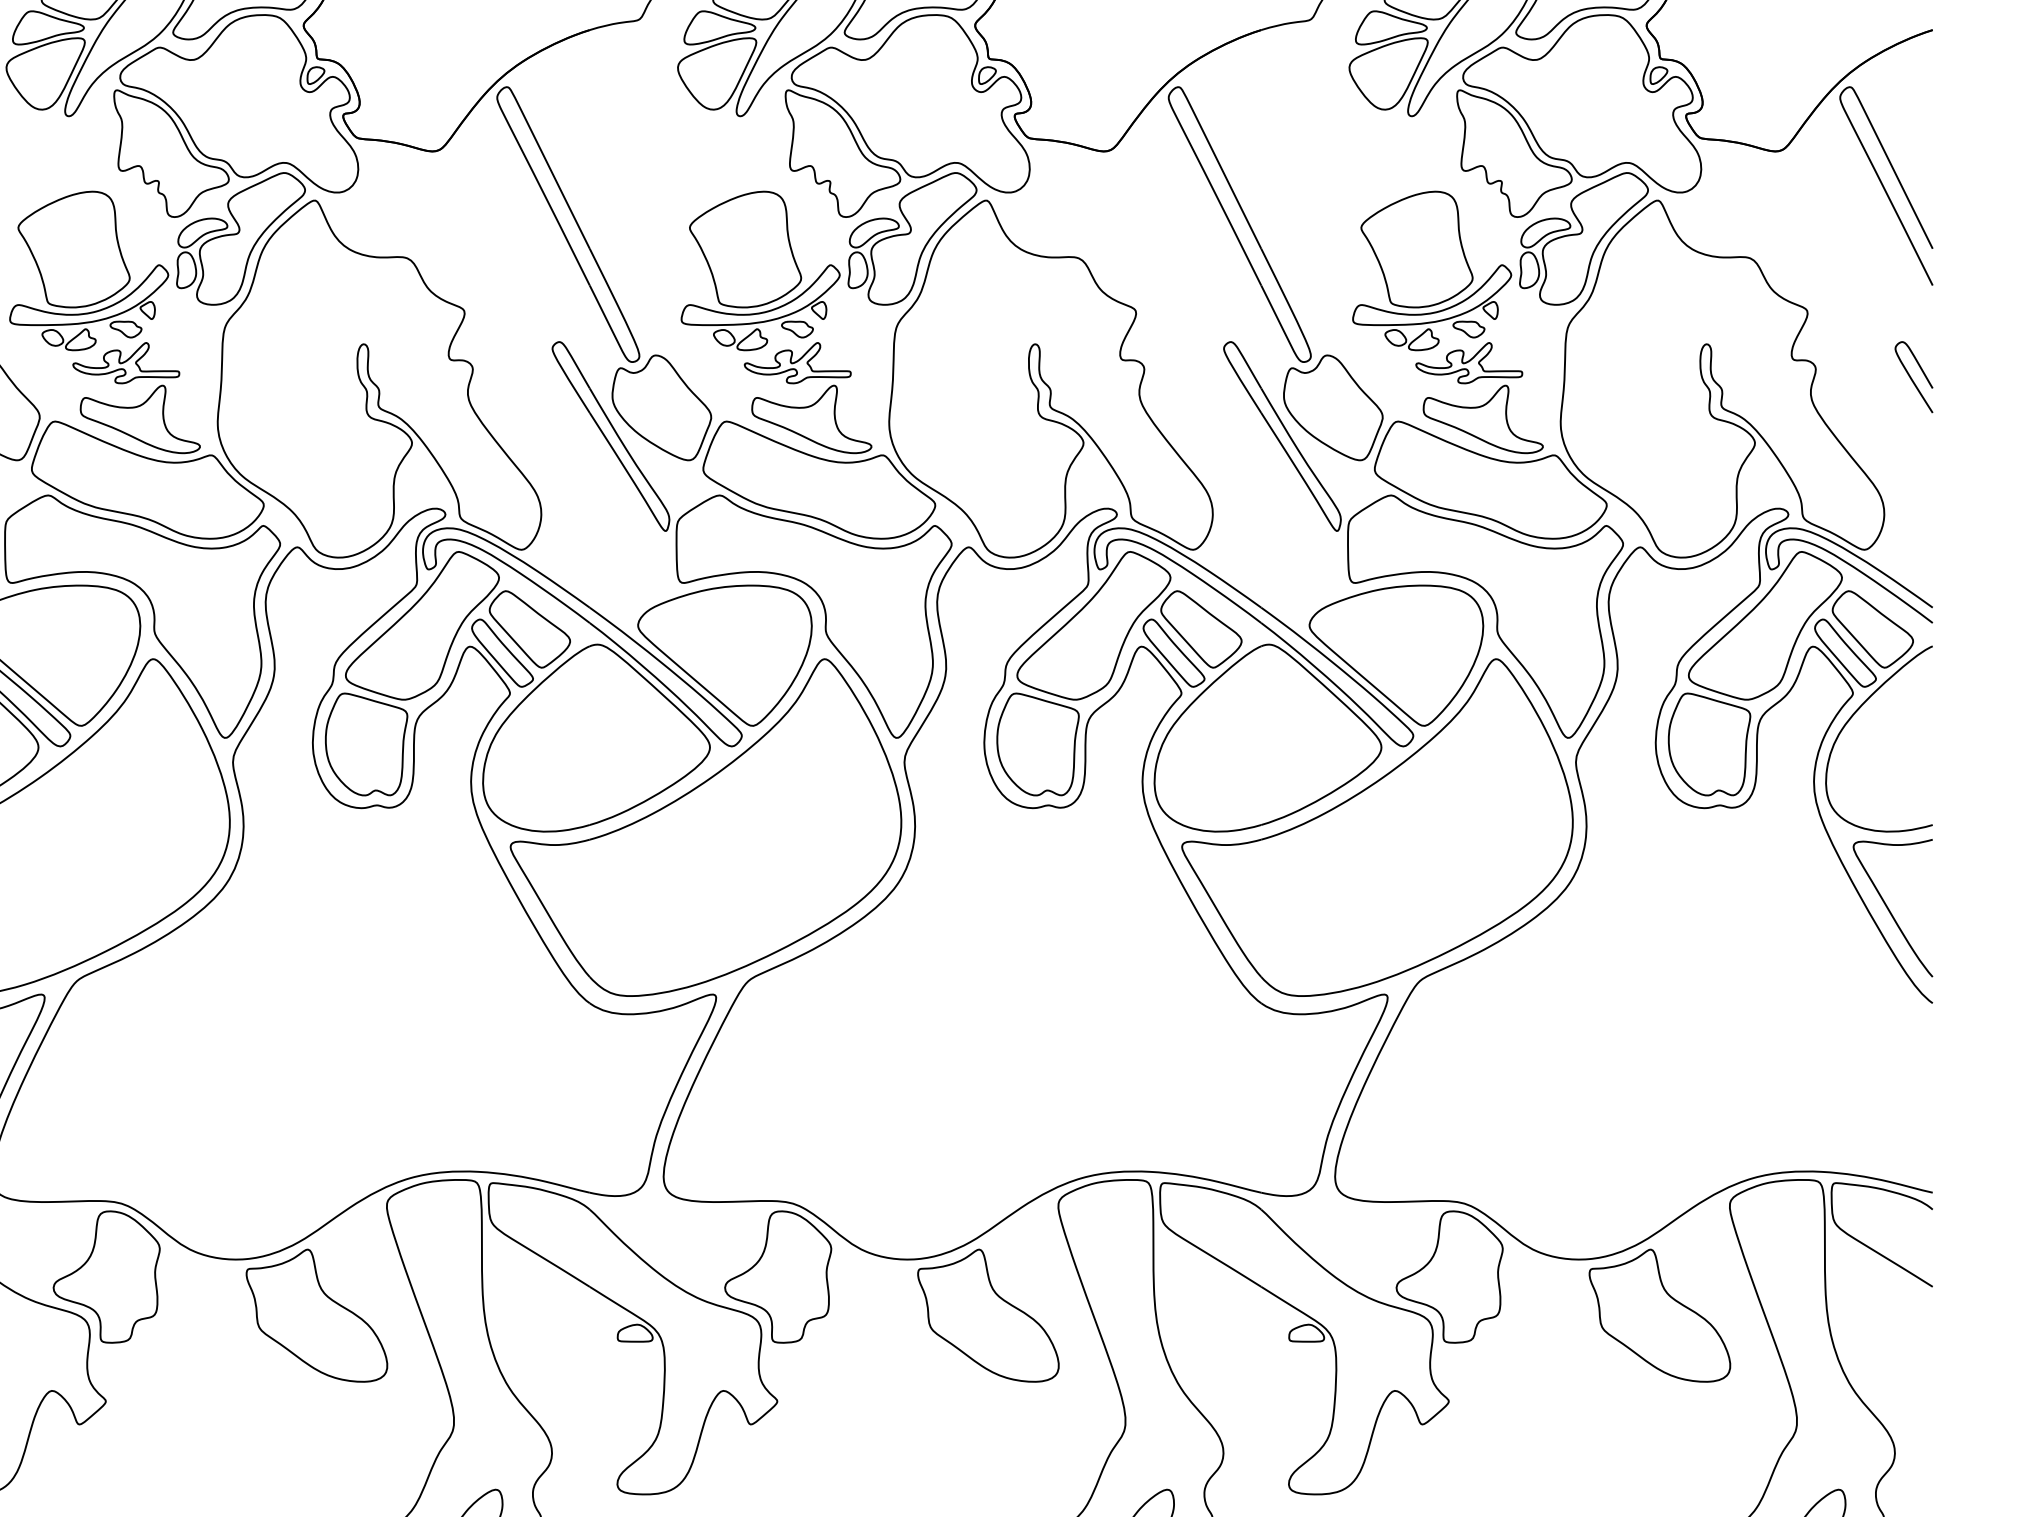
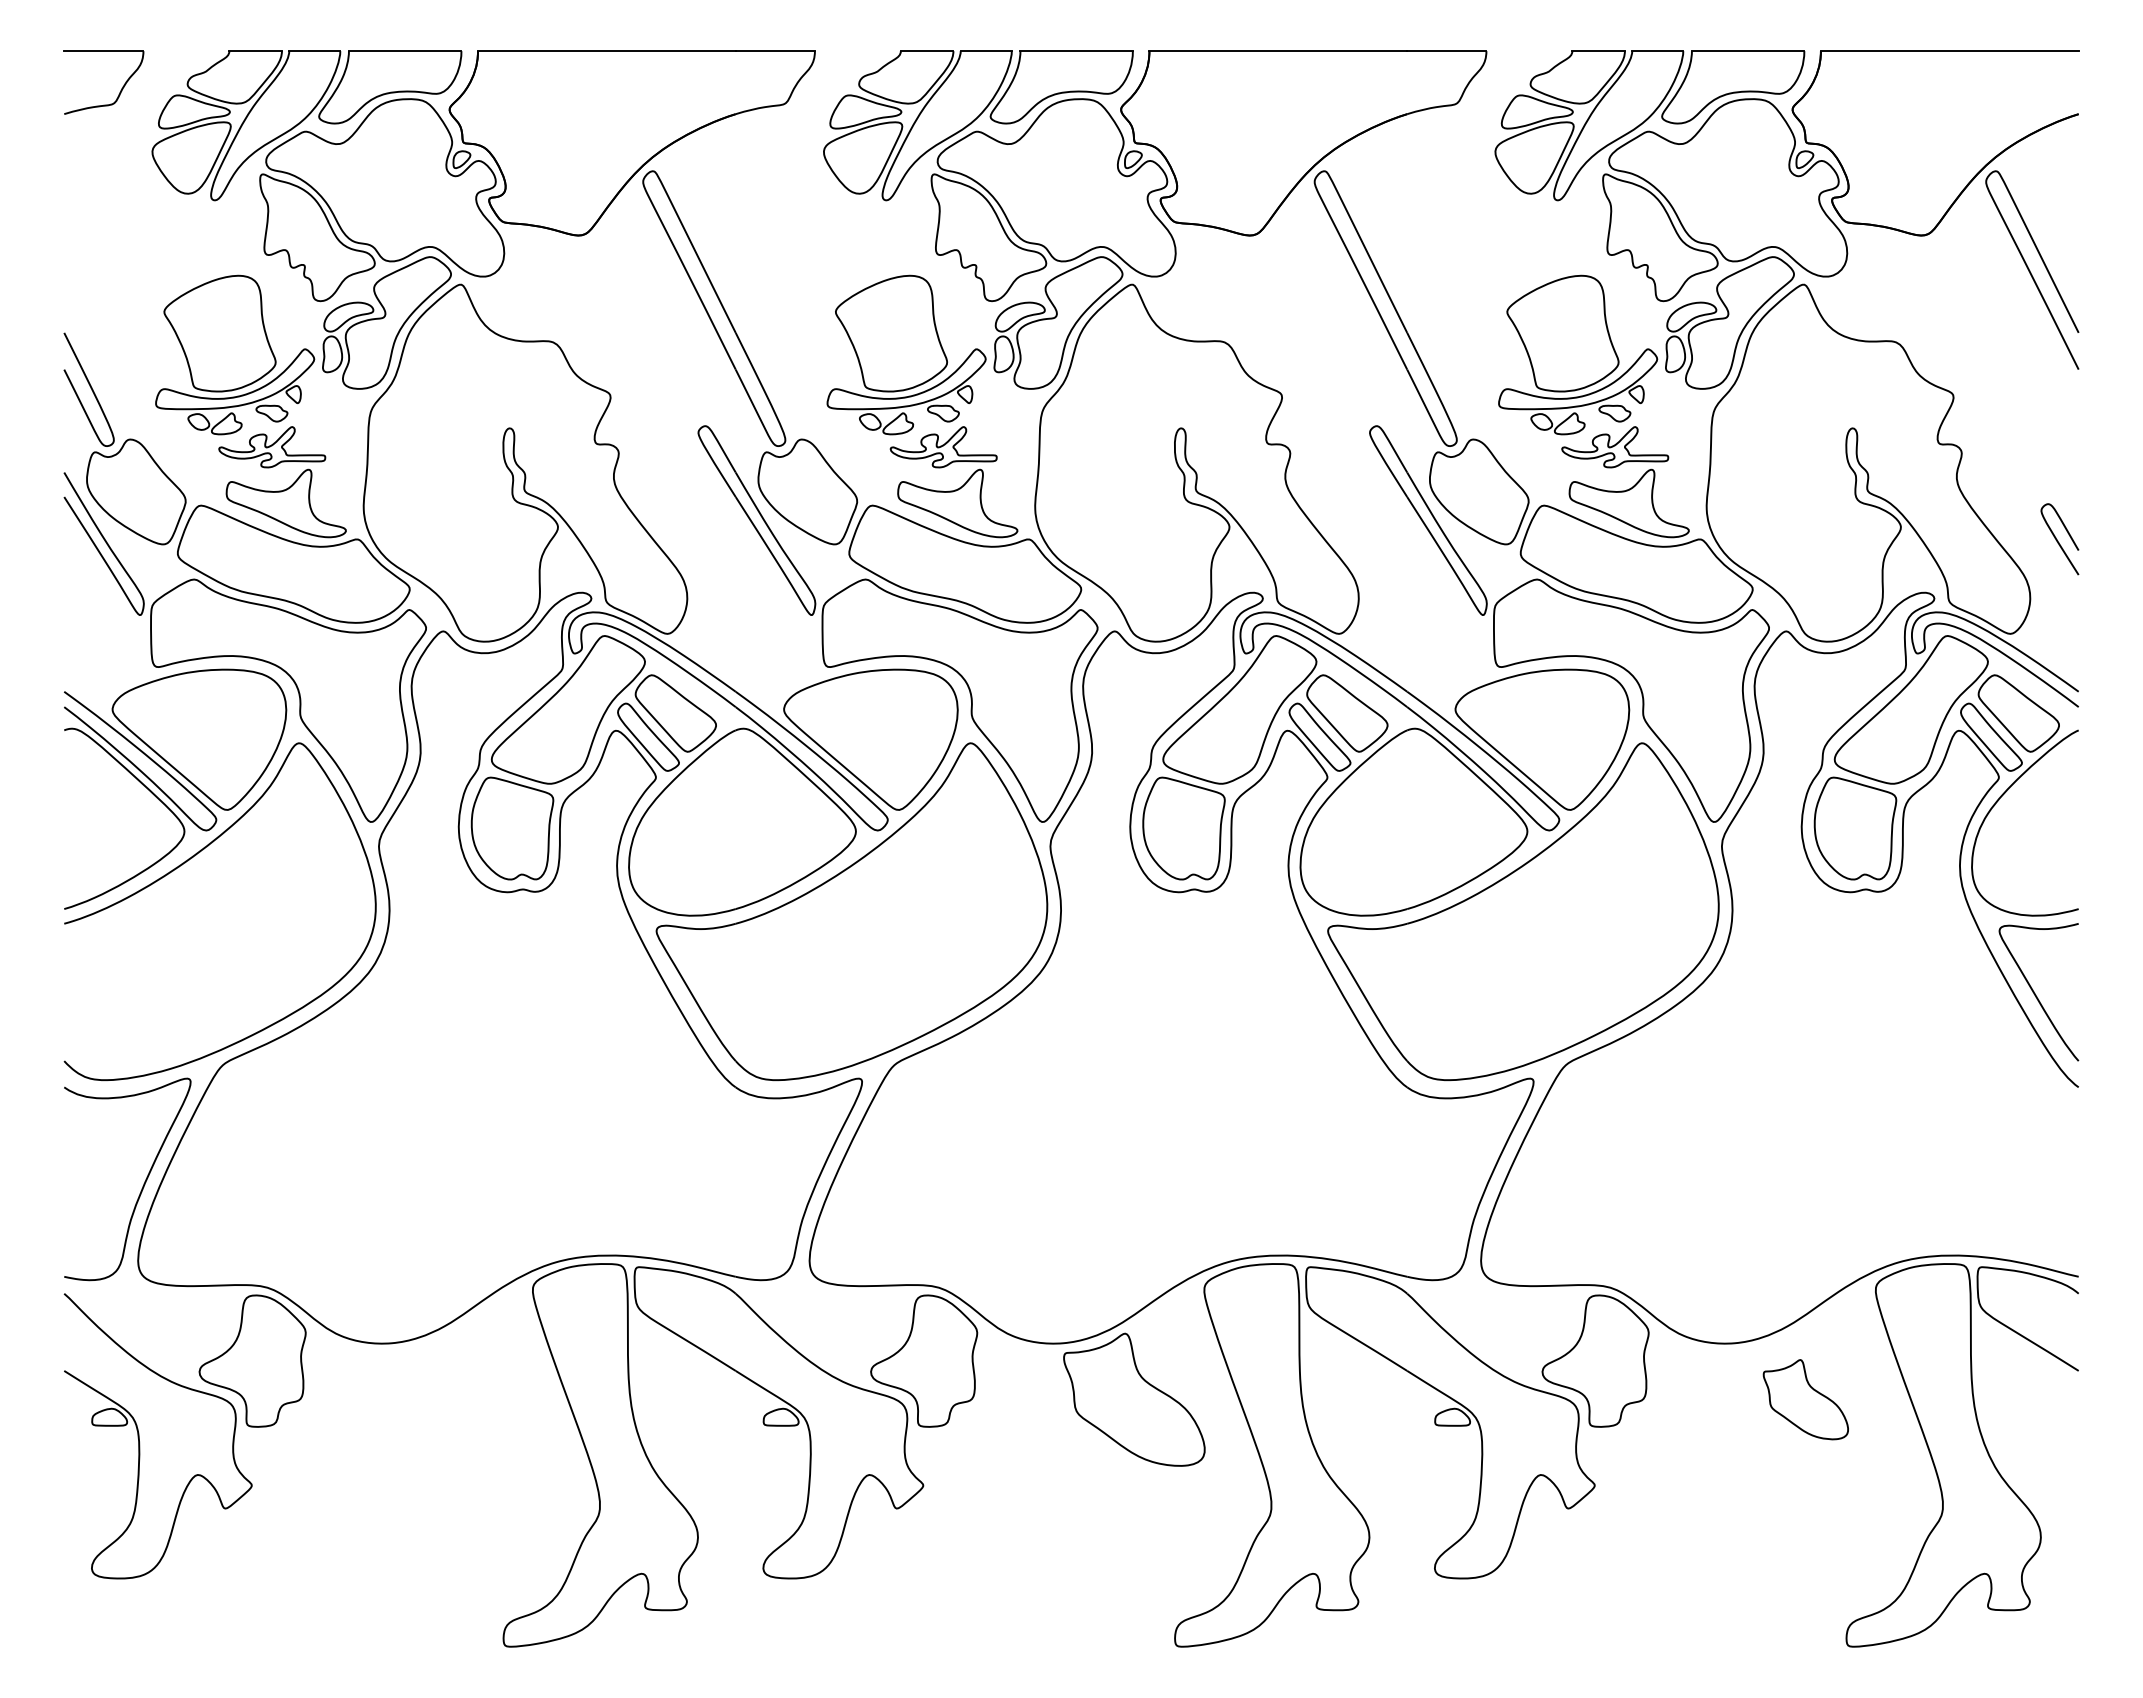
curve: (1912, 378) -> (2058, 540), moved
part: (316, 1315) -> (462, 1399), removed
part: (1659, 1315) -> (1805, 1399), size x0.6

